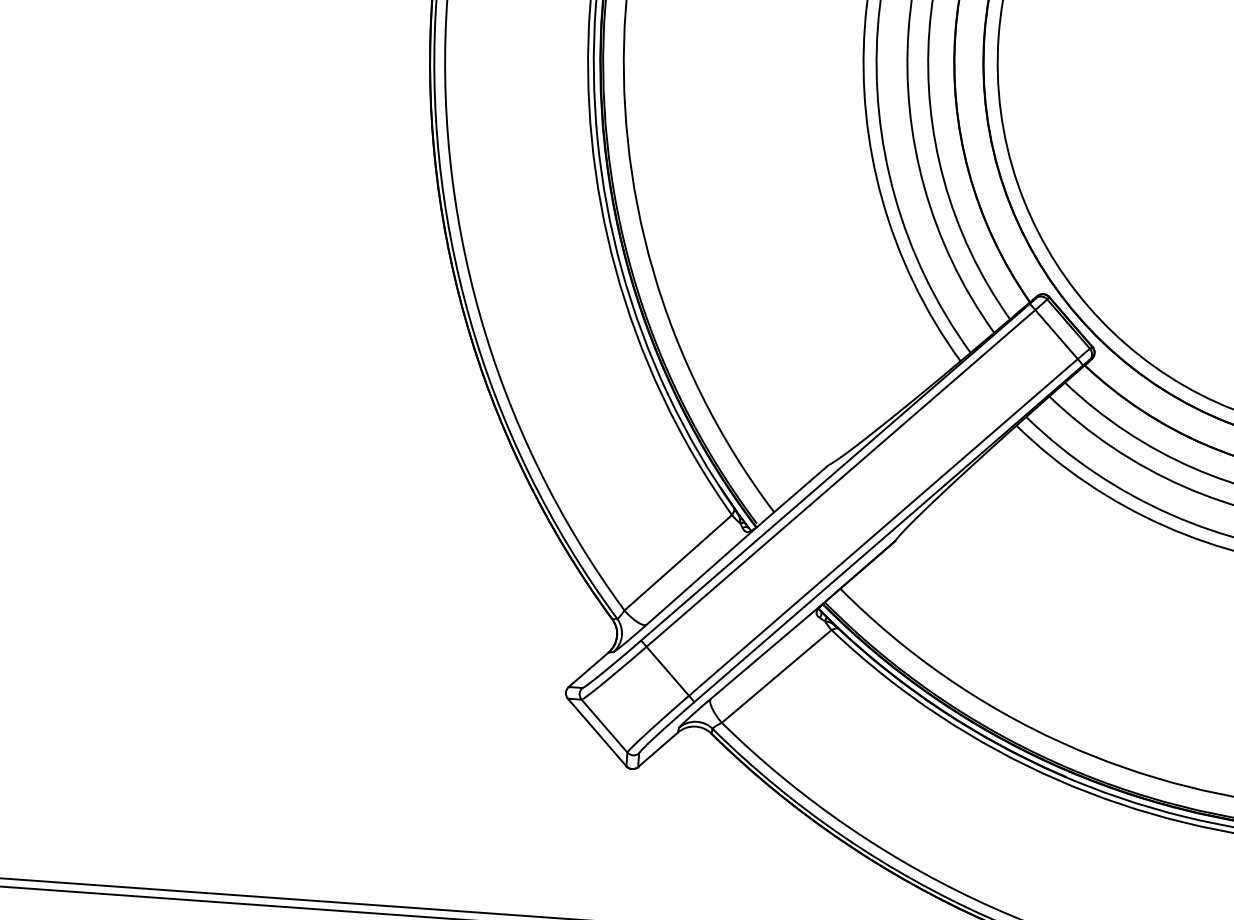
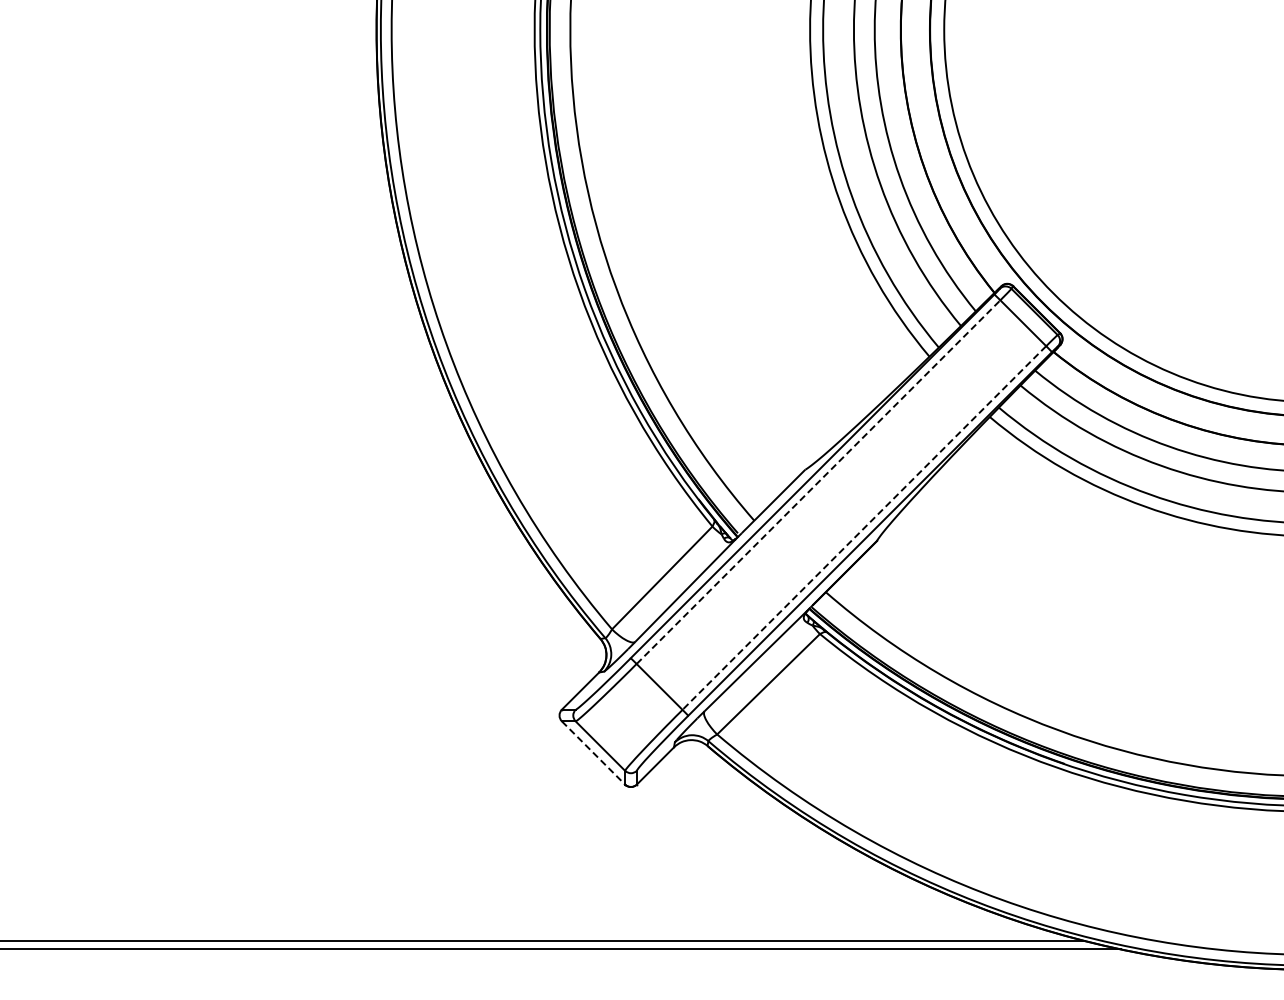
line: (840, 477) -> (818, 481), solid -> dashed
line: (883, 527) -> (864, 528), solid -> dashed
line: (597, 732) -> (593, 753), solid -> dashed

